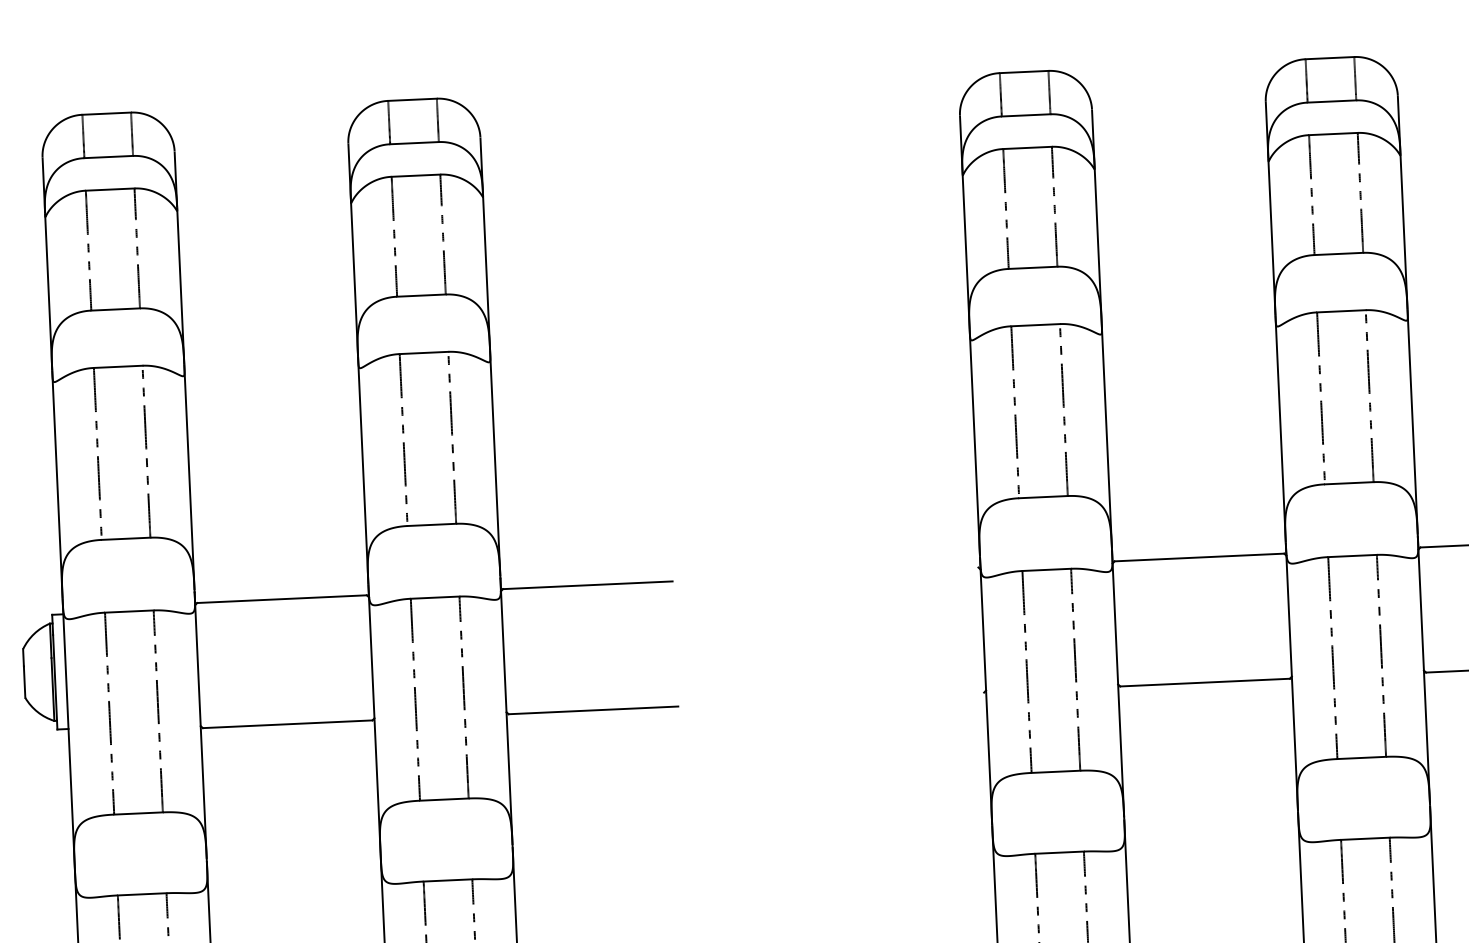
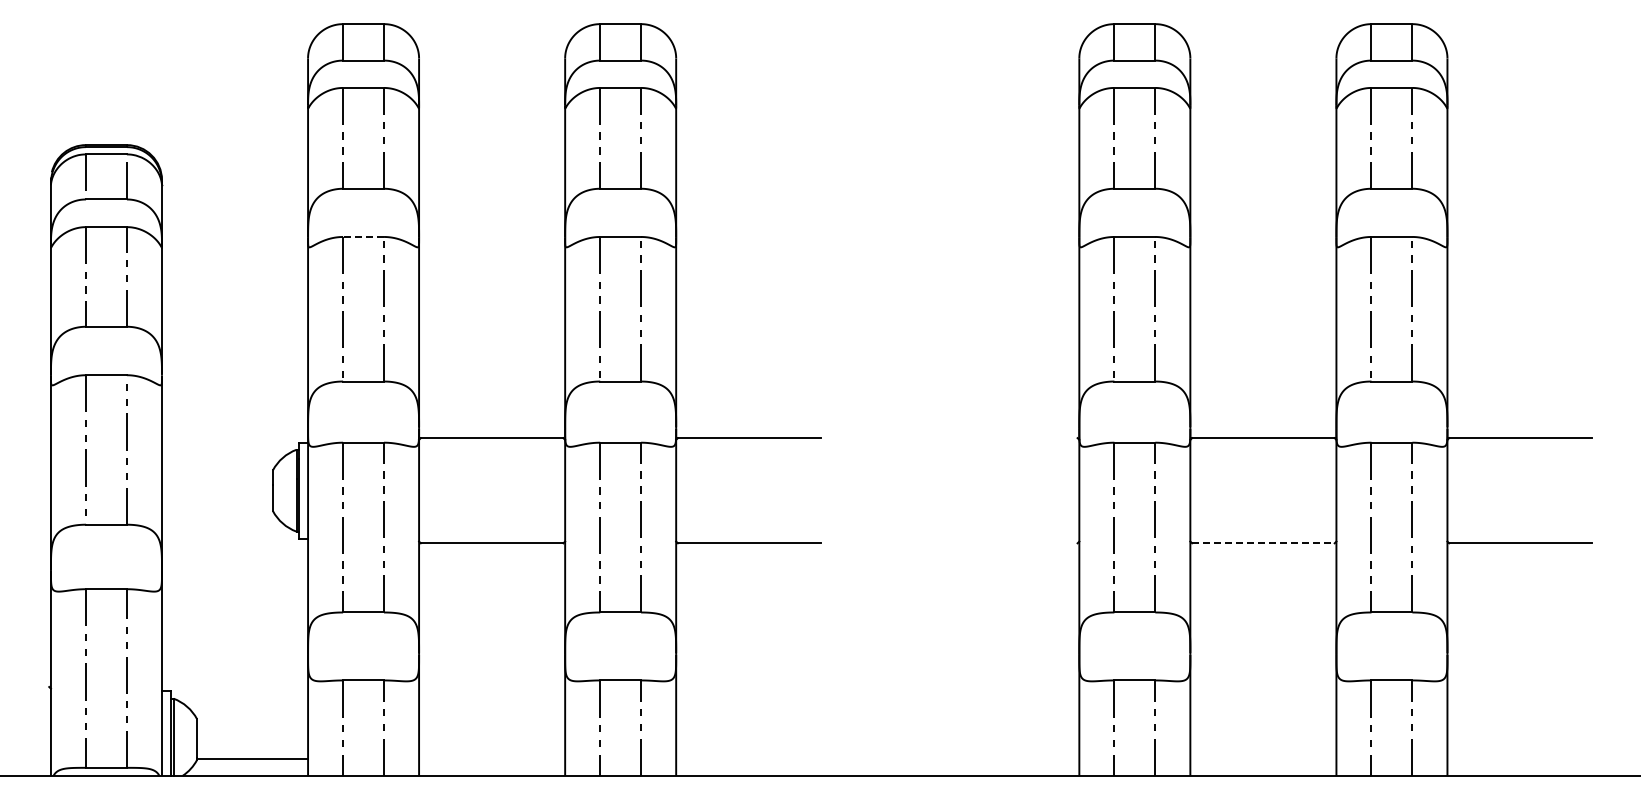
line: (118, 366) -> (363, 236), solid -> dashed
line: (1205, 682) -> (1263, 543), solid -> dashed

